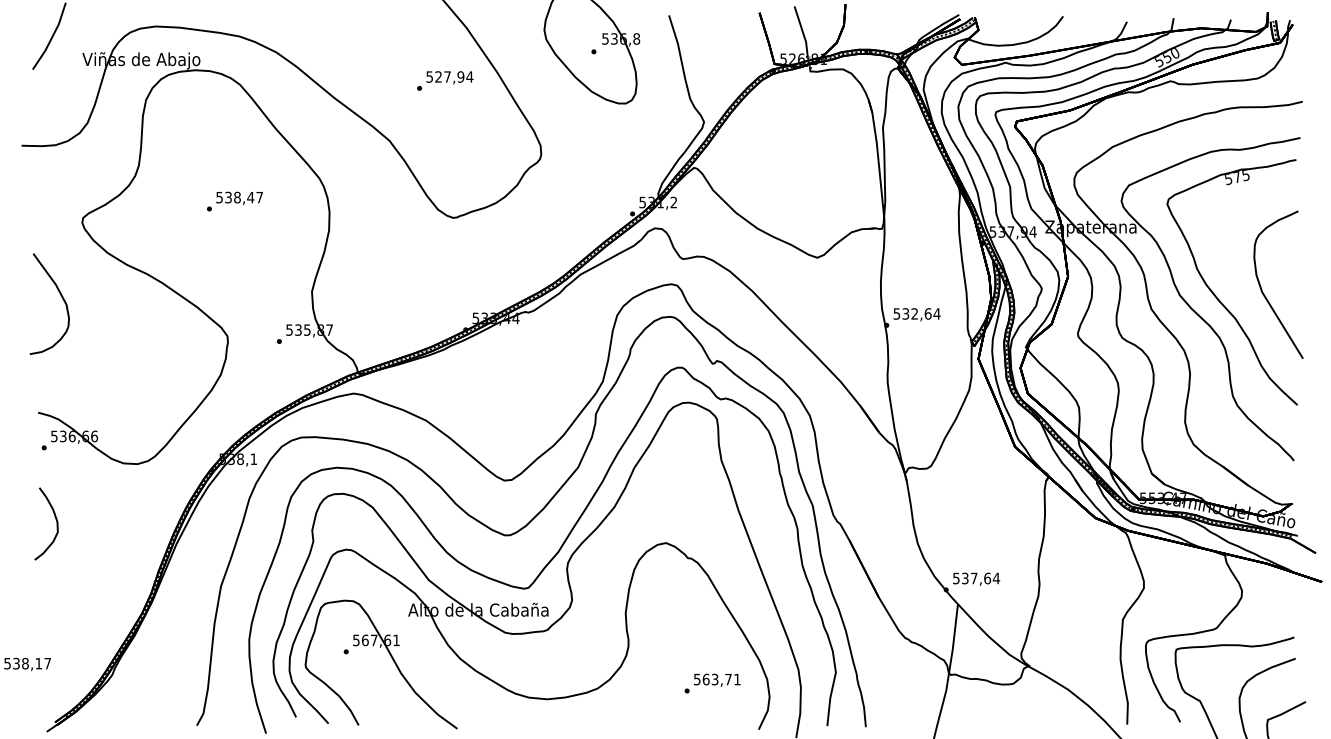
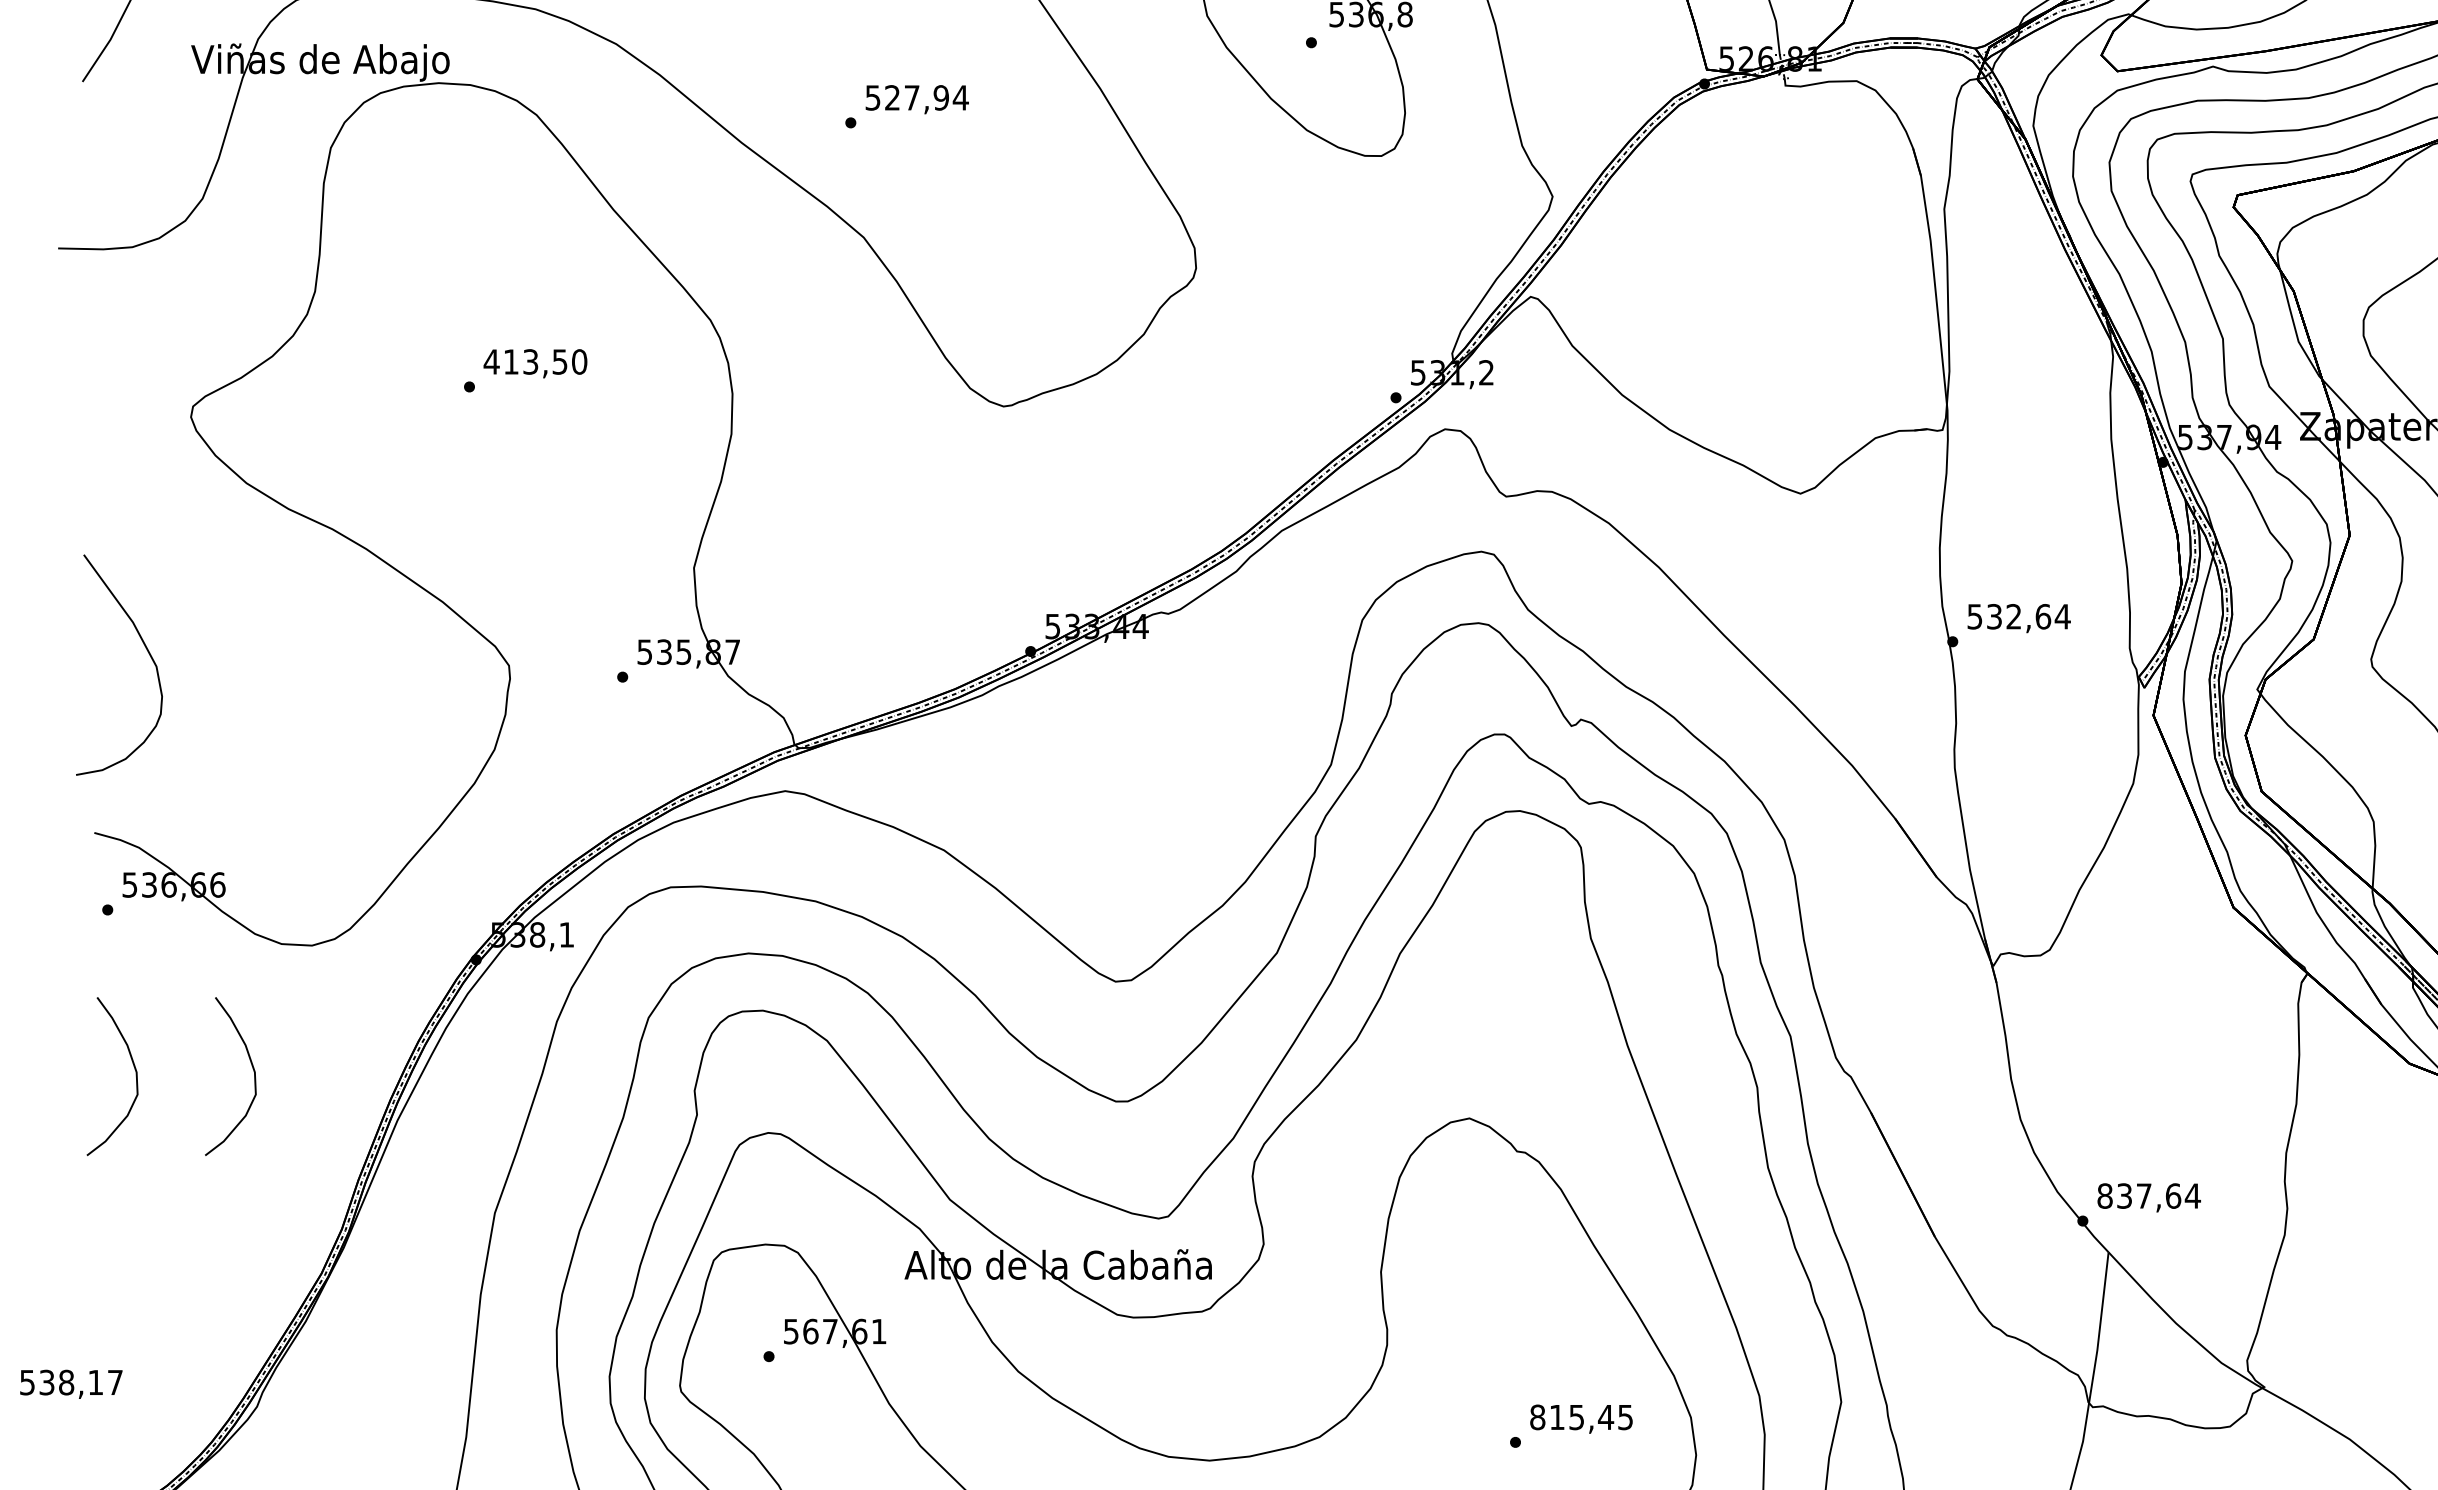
text: (445, 80) -> (907, 105), moved
text: (239, 197) -> (535, 361), 538,47 -> 413,50
curve: (61, 297) -> (145, 650), moved
curve: (109, 519) -> (250, 1066), added
text: (956, 578) -> (2105, 1196), 537,64 -> 837,64
text: (716, 679) -> (1579, 1417), 563,71 -> 815,45

